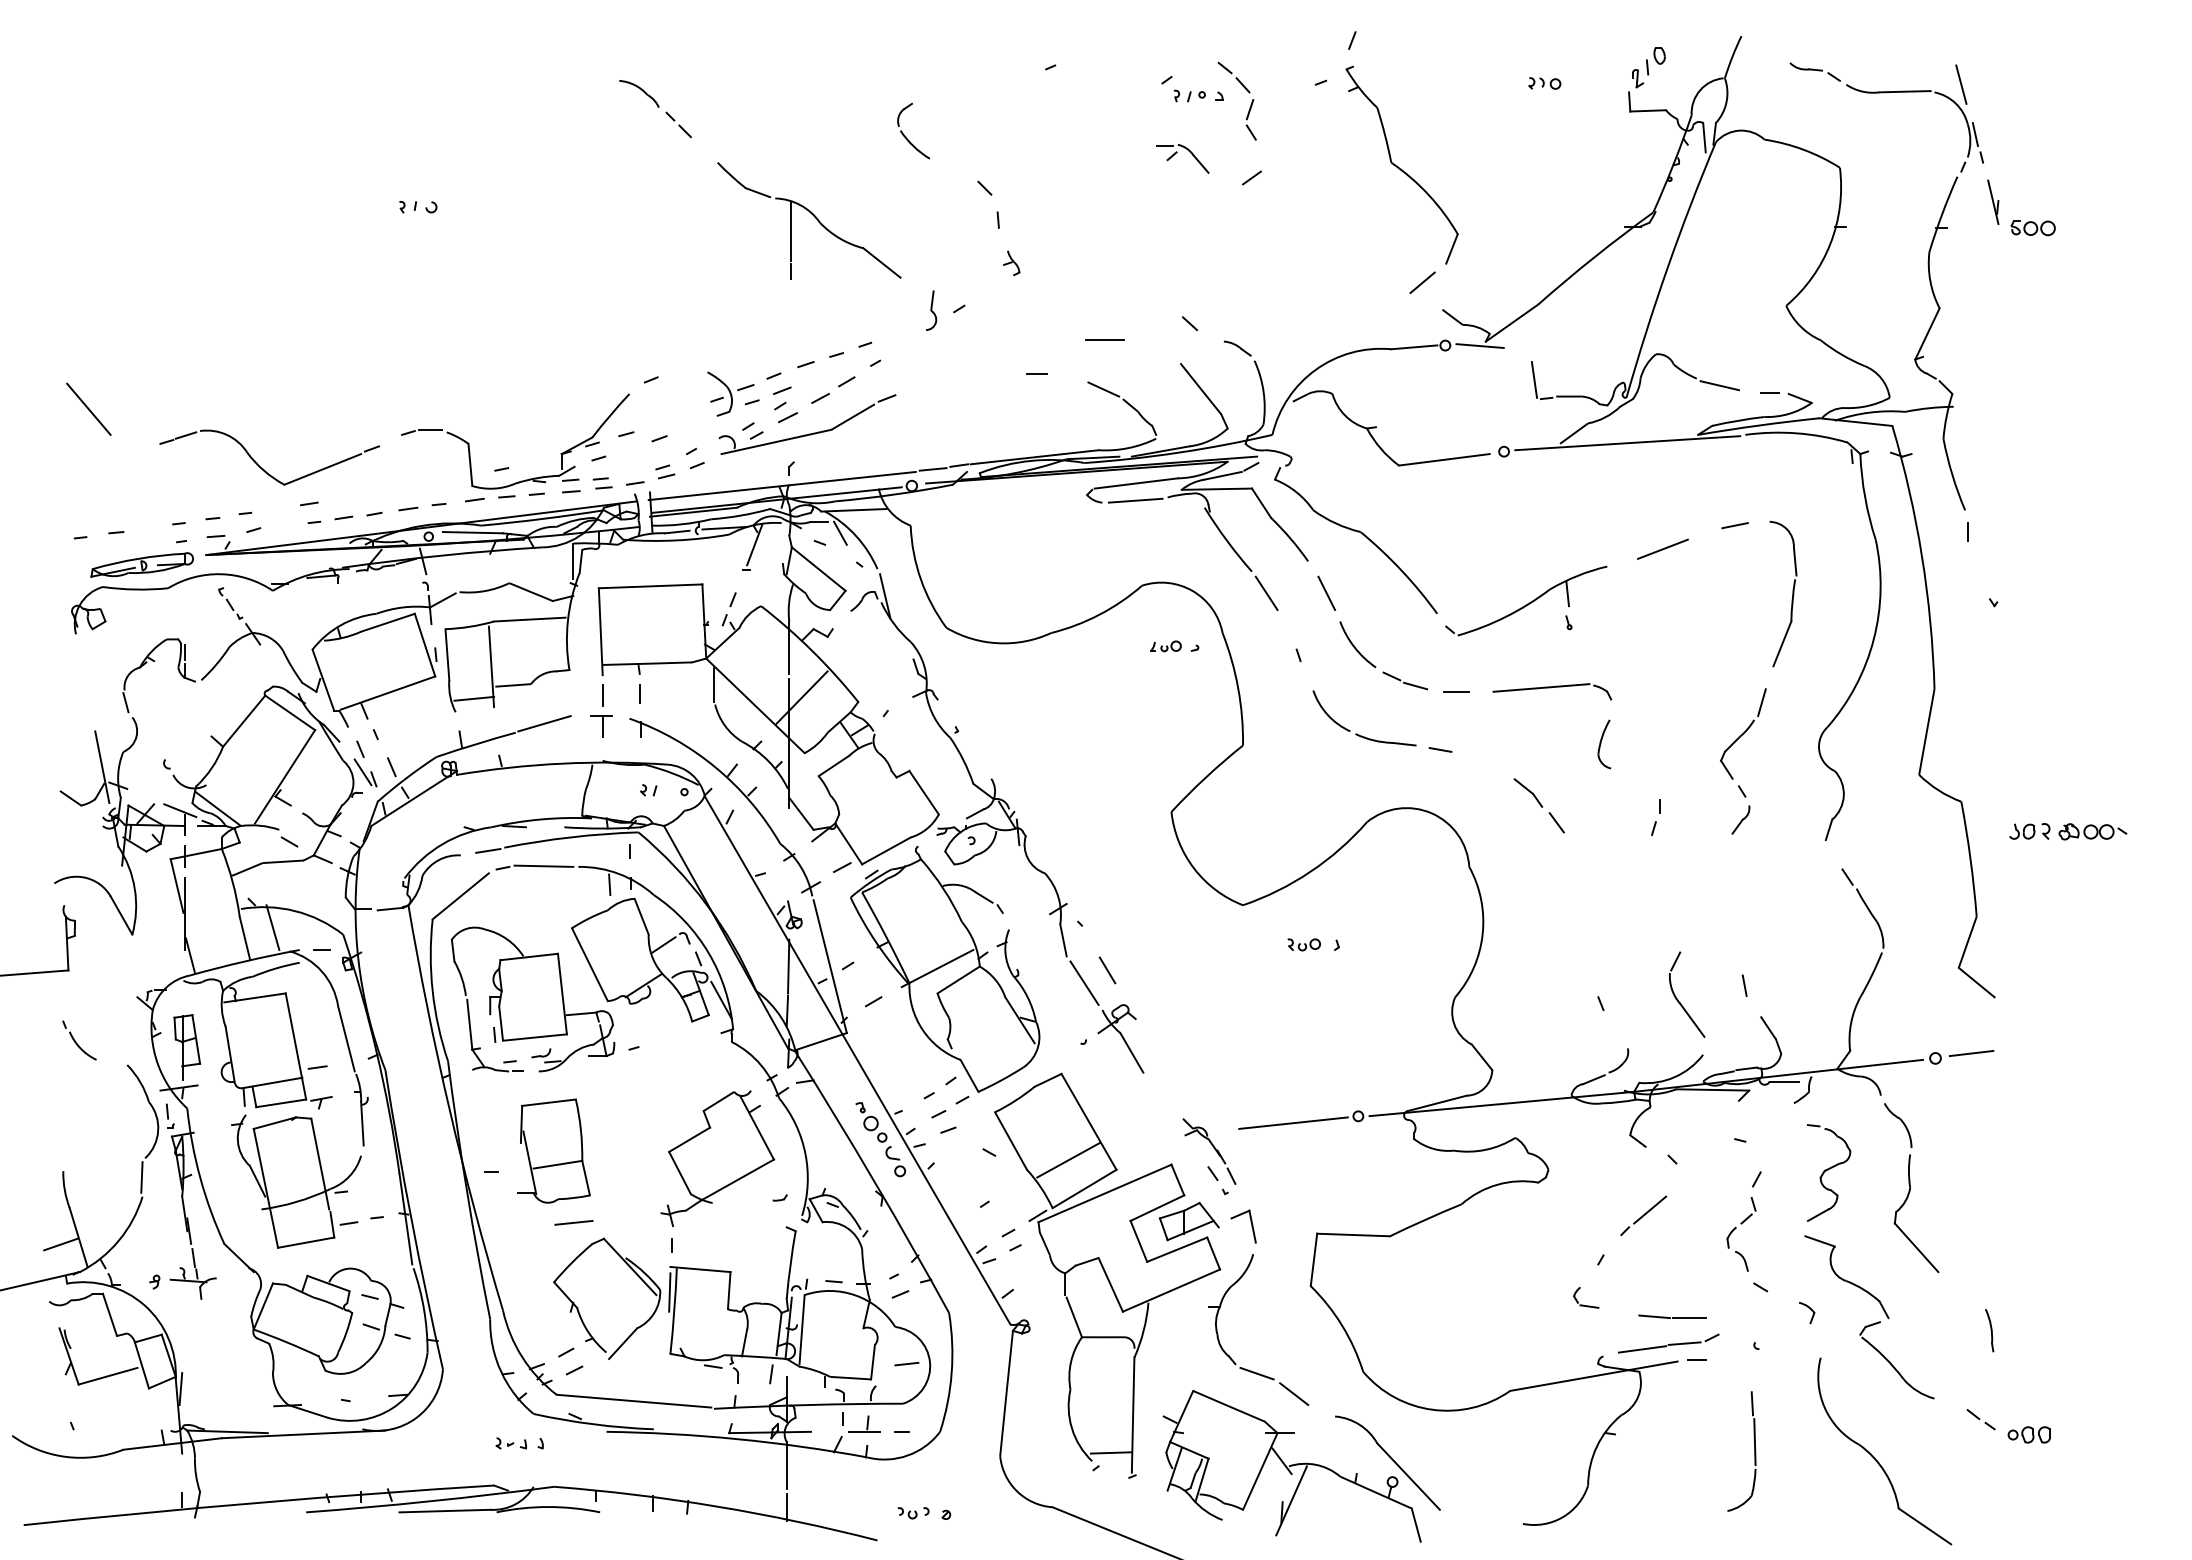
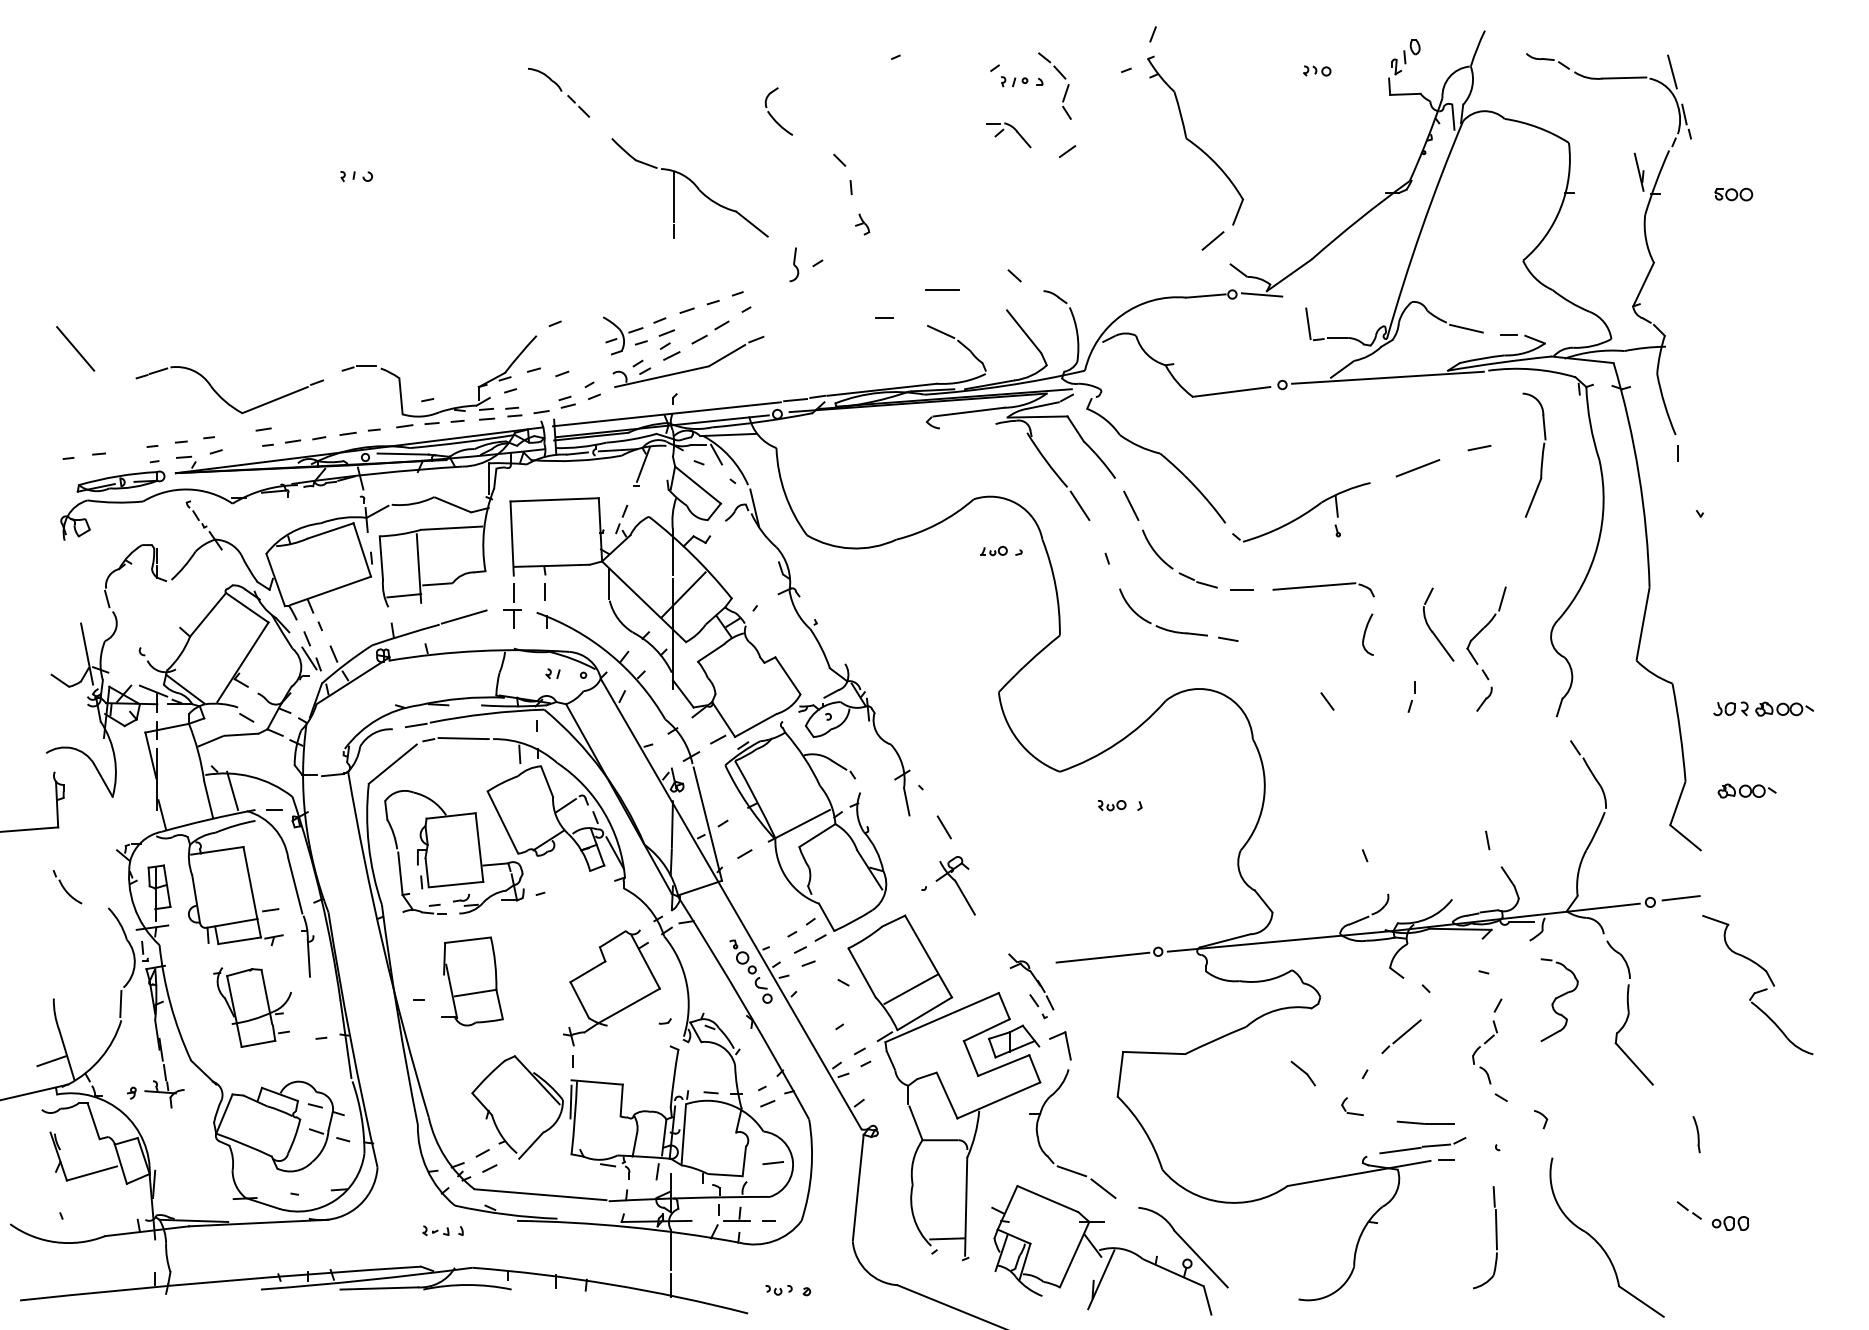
part: (1993, 201) -> (1639, 171), moved
line: (1135, 500) -> (968, 426), removed
part: (1792, 594) -> (1542, 455), moved
part: (1528, 792) -> (1303, 1073), moved
part: (2048, 927) -> (1746, 790), added
line: (1084, 982) -> (924, 837), removed
part: (1678, 999) -> (1431, 628), moved
part: (296, 1181) -> (252, 1007), size x0.7
line: (573, 1222) -> (488, 1042), removed
part: (1872, 1323) -> (1760, 990), moved

